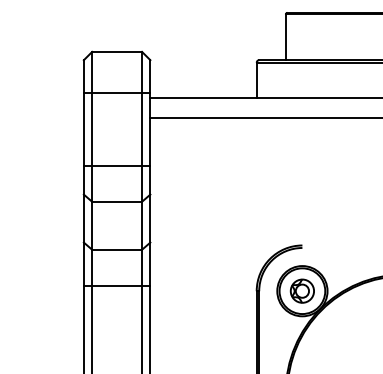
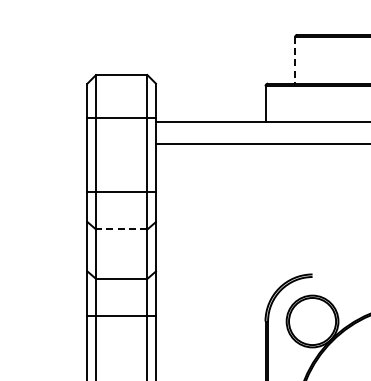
line: (285, 37) -> (295, 60), solid -> dashed
line: (117, 201) -> (122, 229), solid -> dashed
part: (301, 290) -> (311, 320), removed

